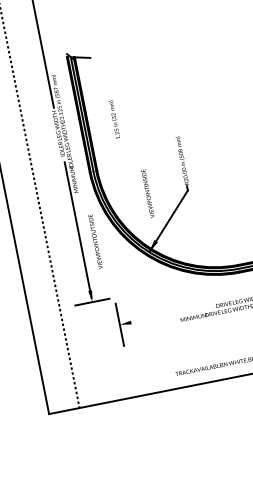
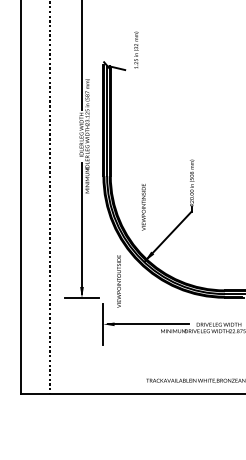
text: (114, 119) -> (136, 49), moved
text: (147, 193) -> (143, 207), moved
text: (94, 241) -> (118, 281), moved
line: (166, 315) -> (148, 324), added

